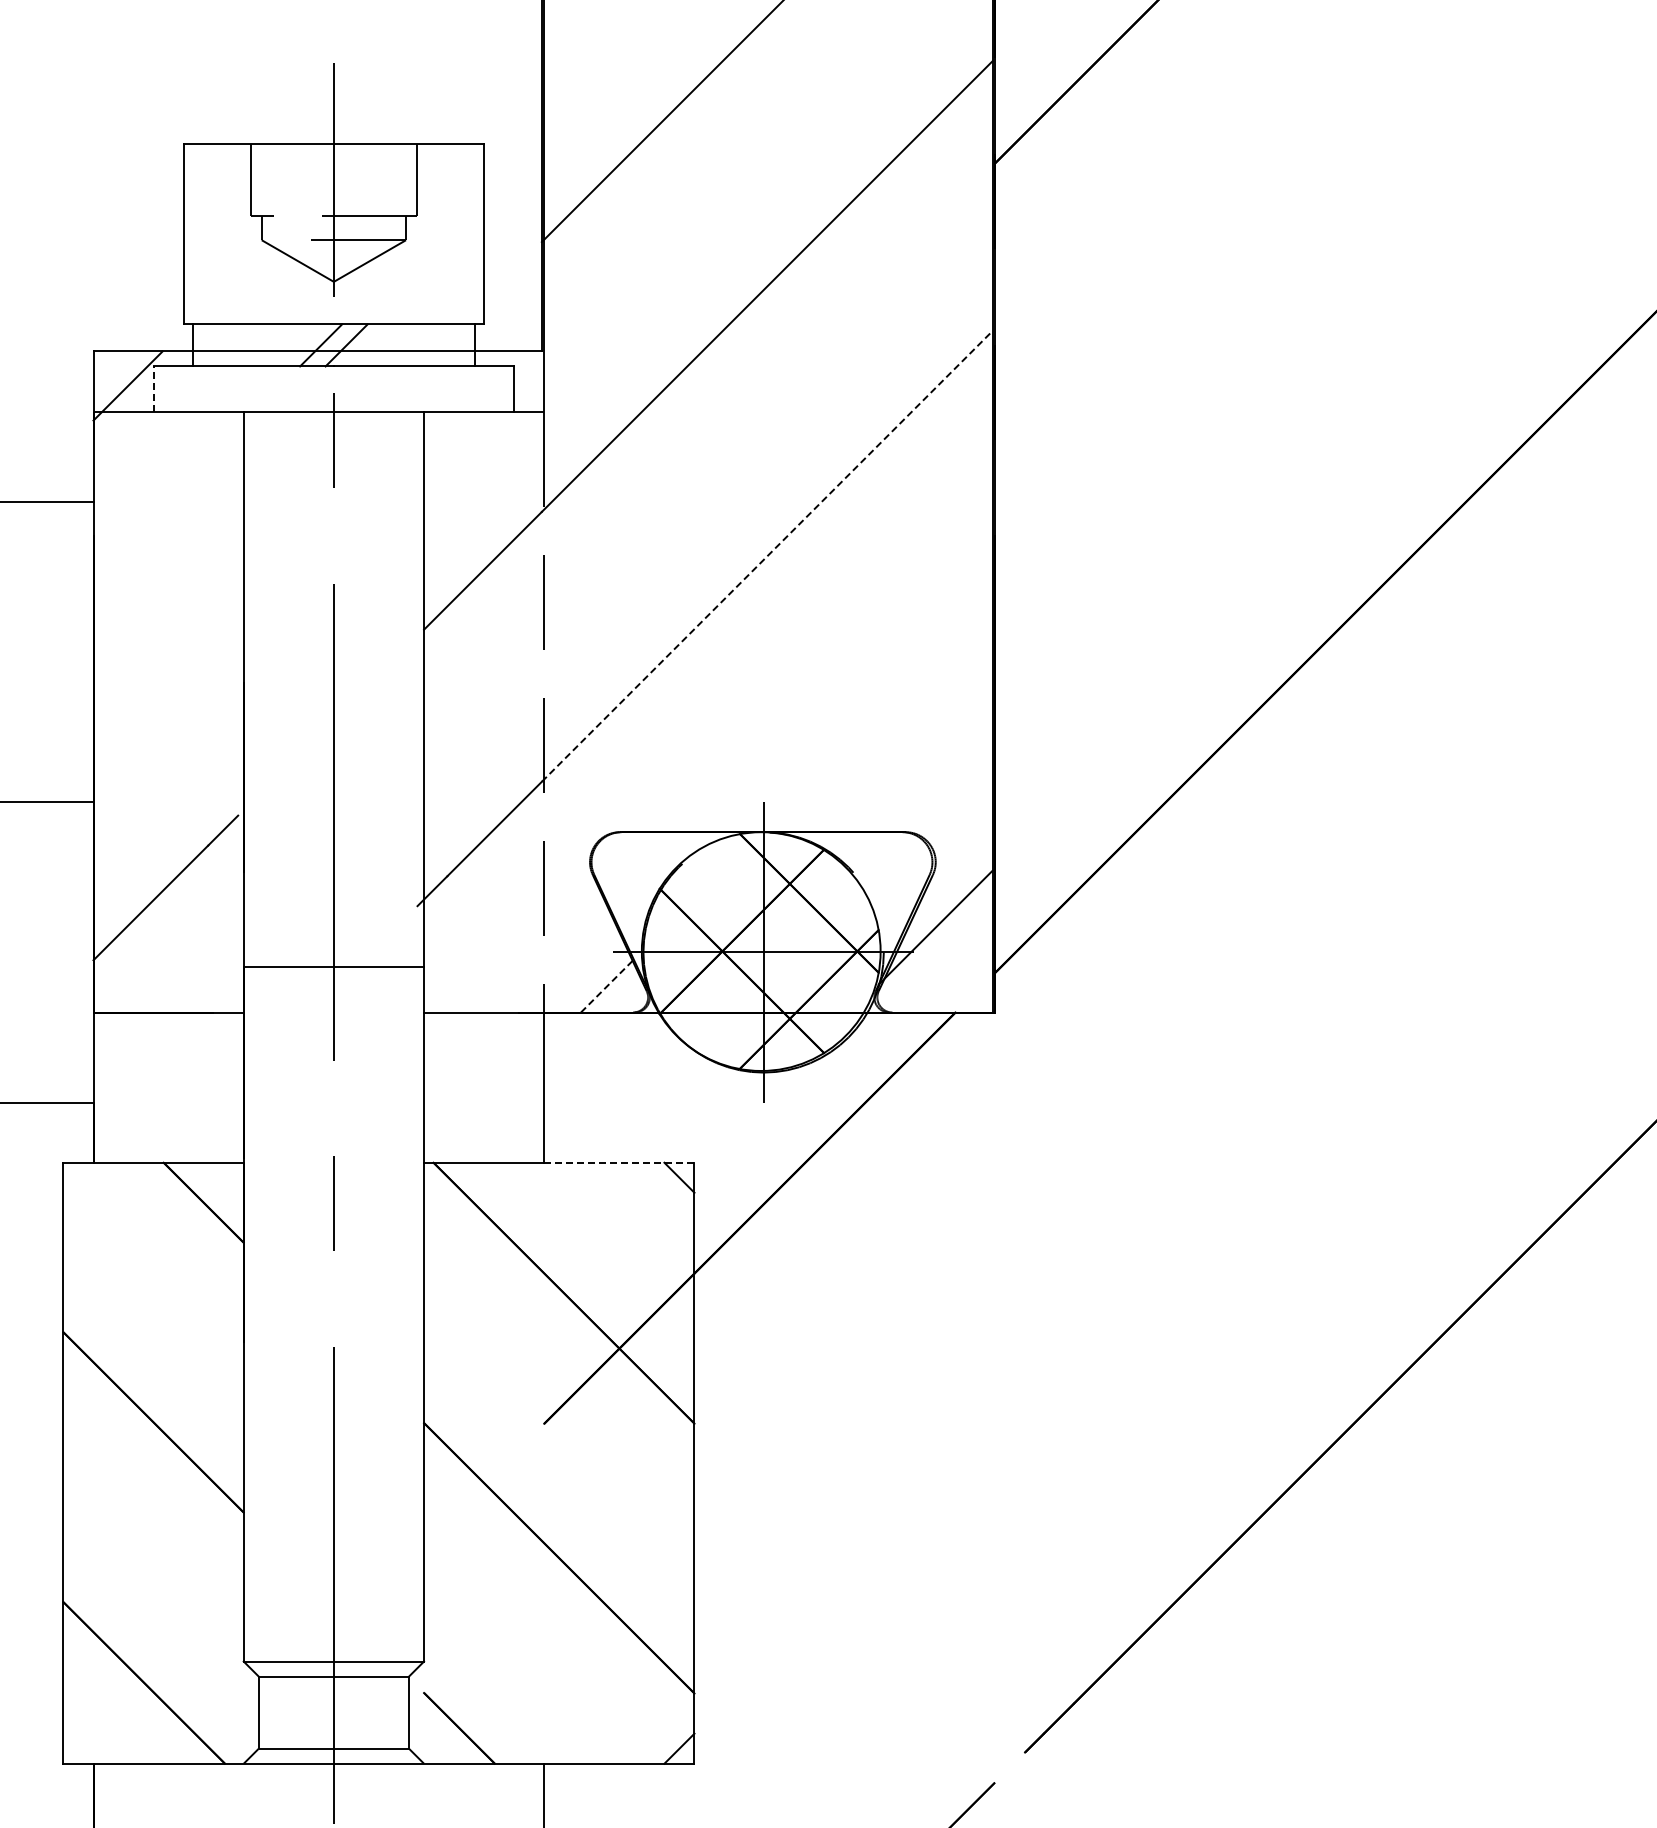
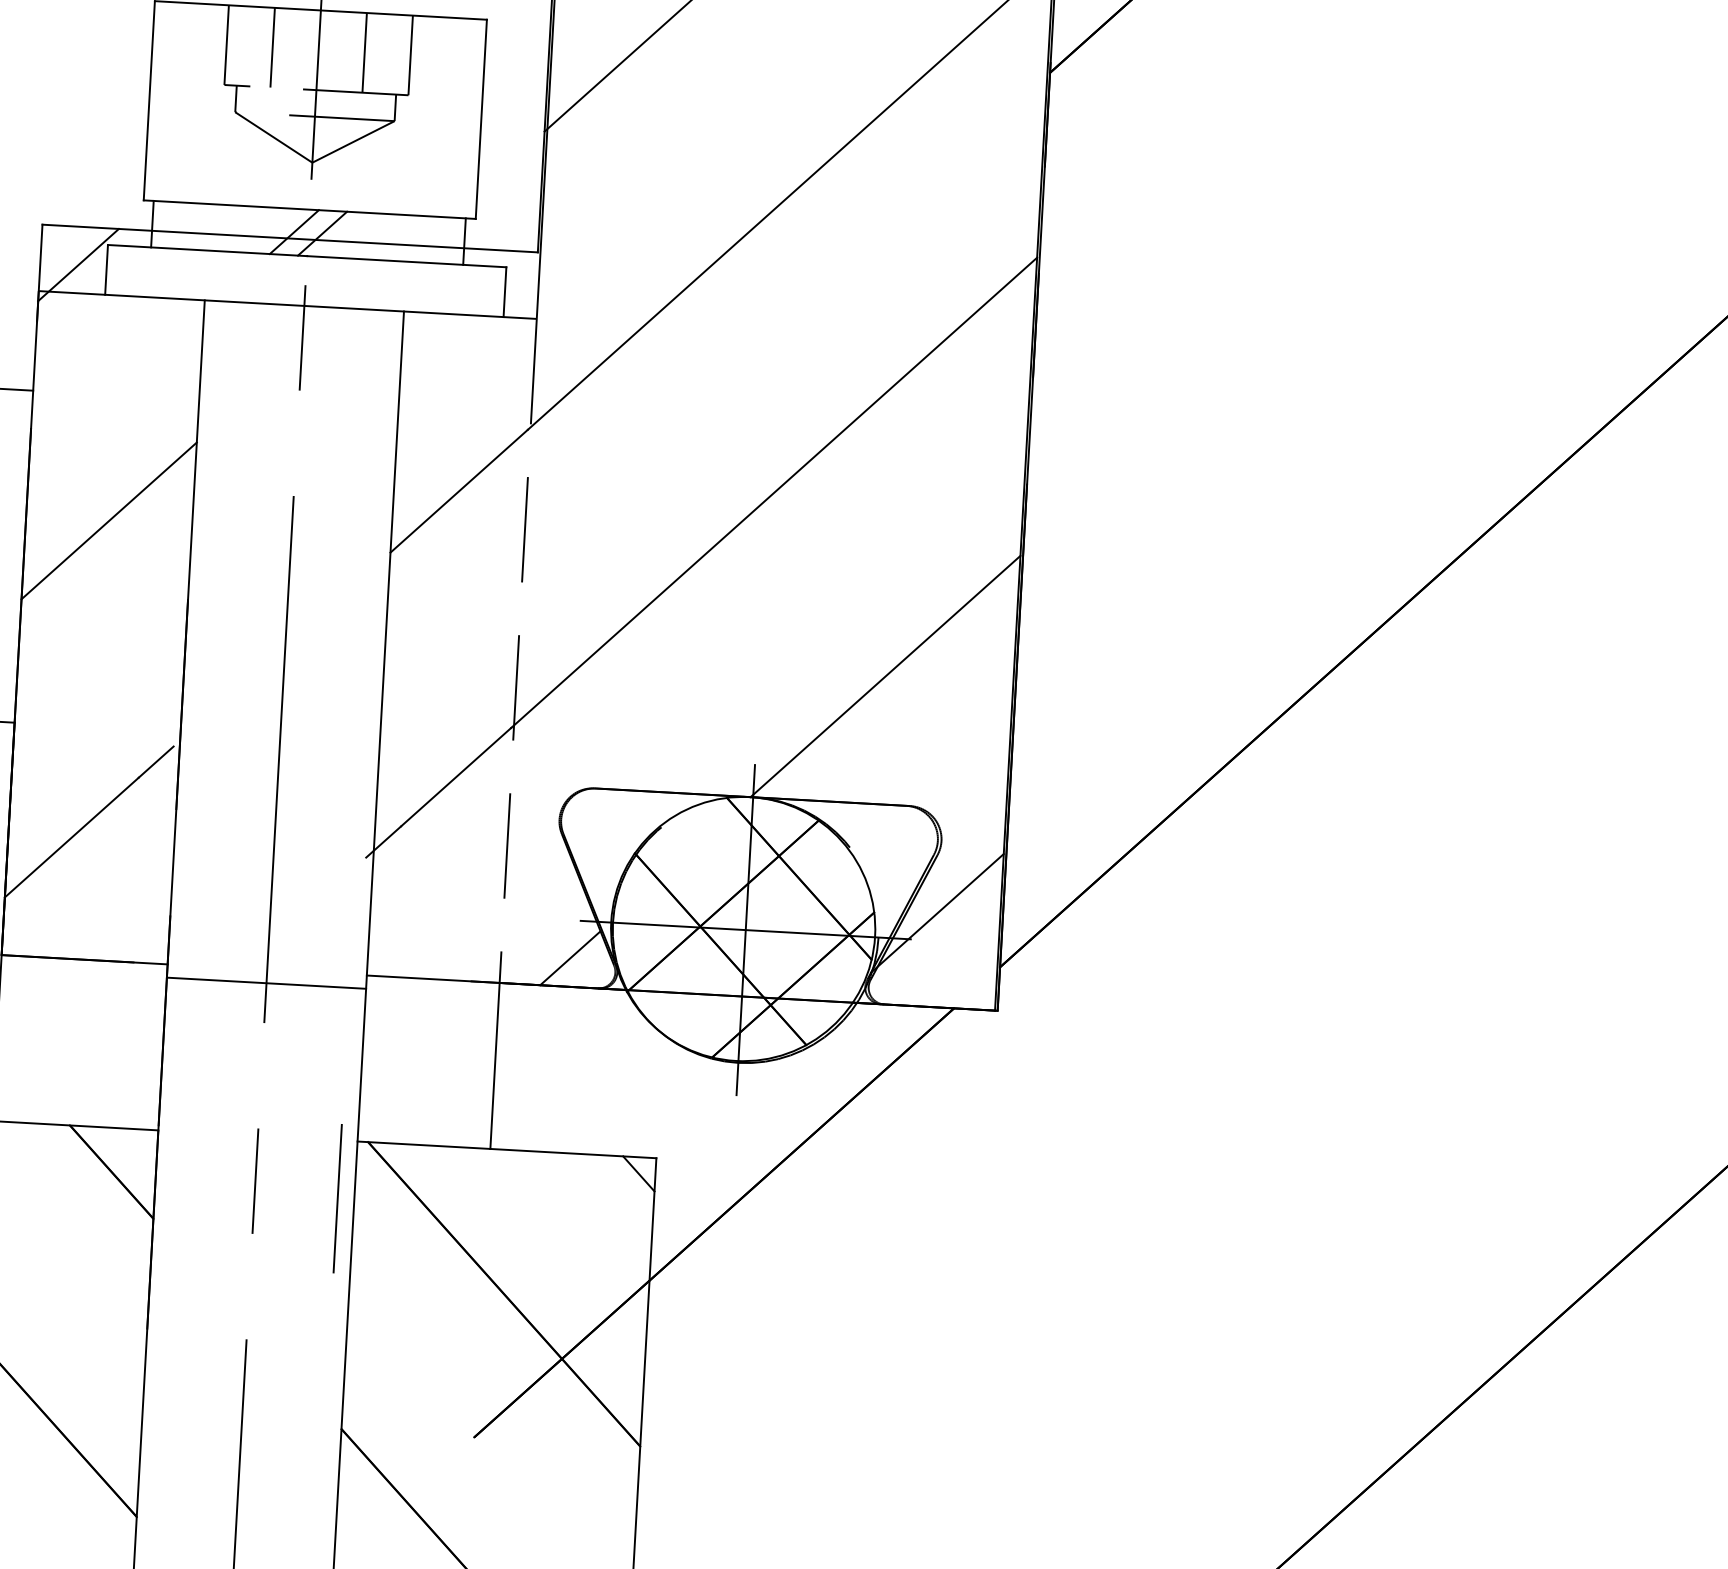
line: (292, 180) -> (272, 48), added
line: (375, 180) -> (364, 53), added
line: (153, 388) -> (106, 269), dashed -> solid
line: (767, 556) -> (774, 492), dashed -> solid
line: (168, 615) -> (109, 521), added
line: (876, 716) -> (885, 676), added
line: (333, 966) -> (266, 983), moved
line: (606, 986) -> (570, 958), dashed -> solid
line: (619, 1162) -> (573, 1153), dashed -> solid
line: (408, 1215) -> (337, 1198), added

